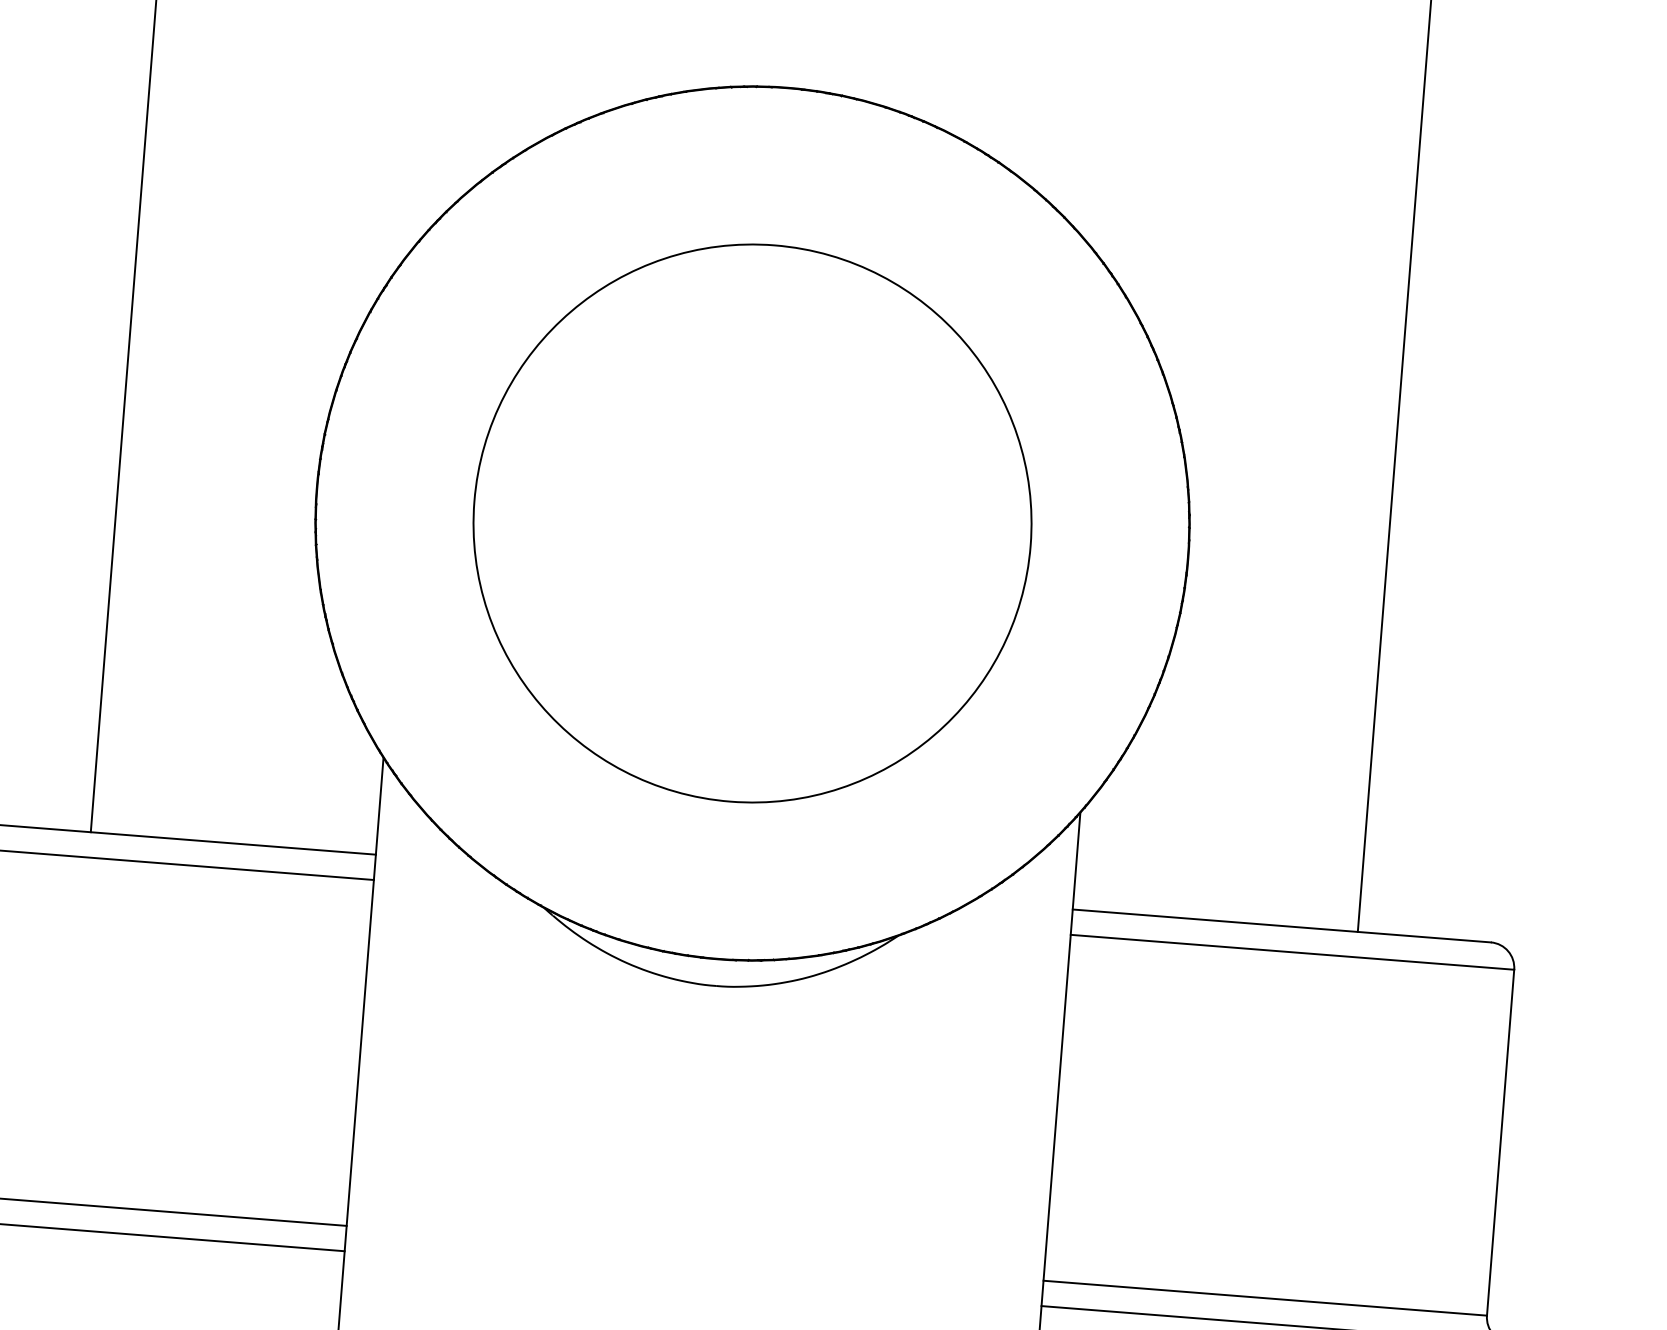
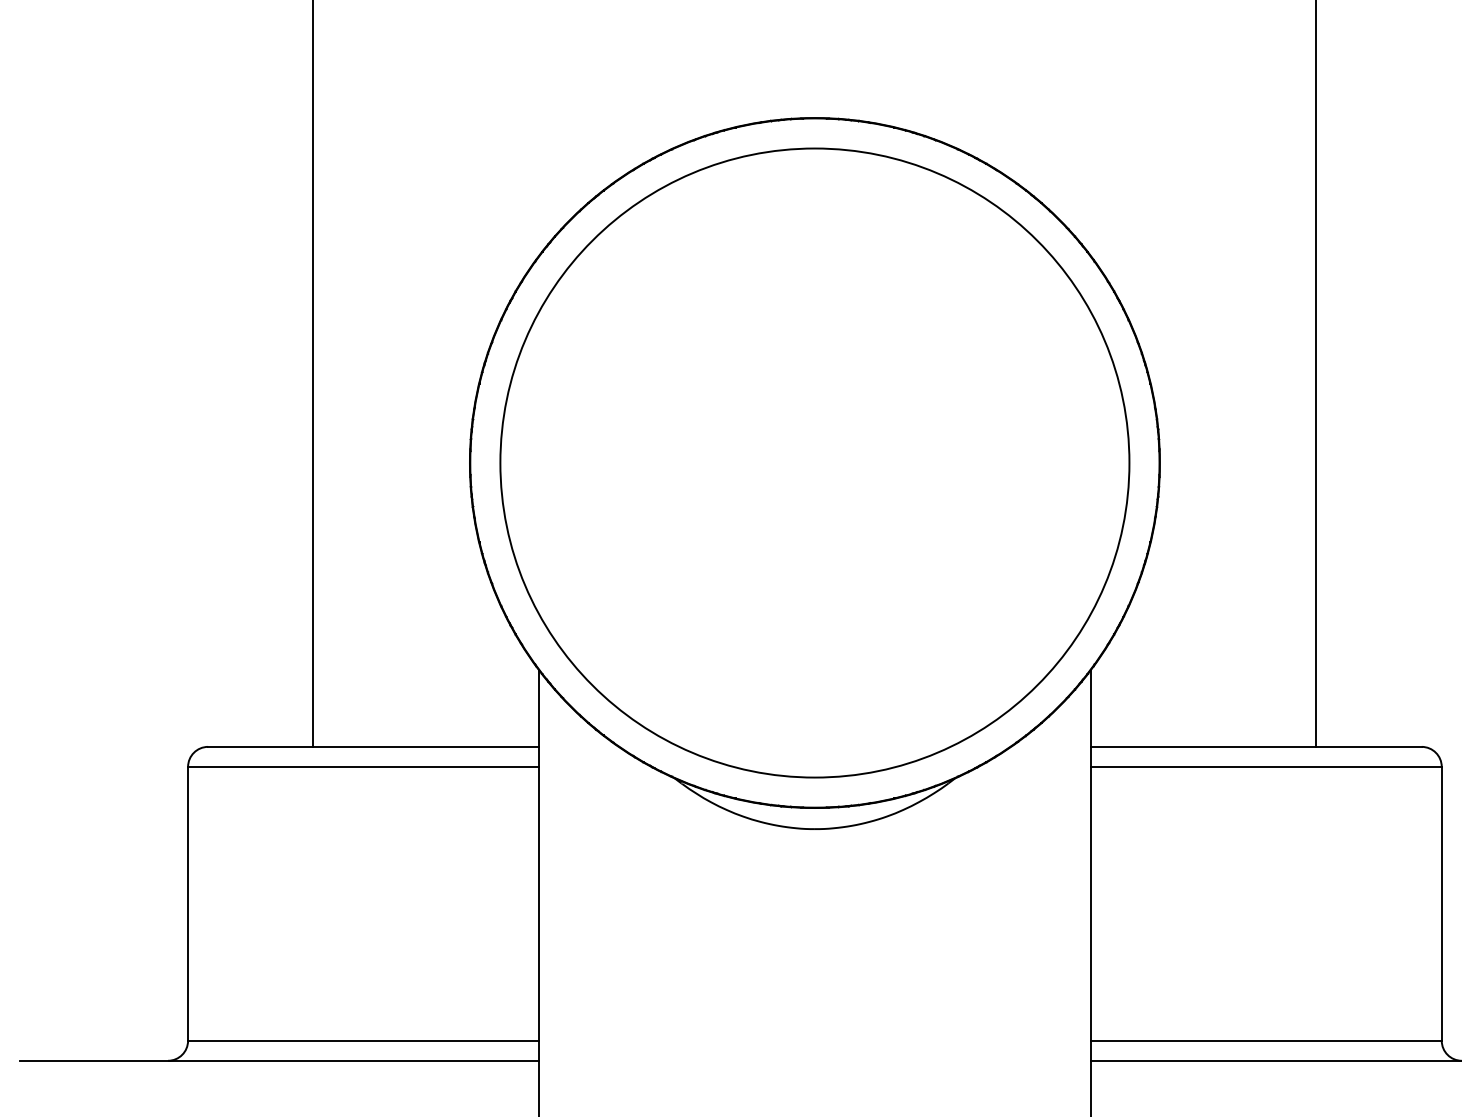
circle: (752, 522) -> (814, 462), size x1.43

